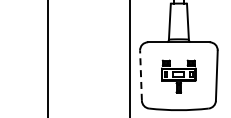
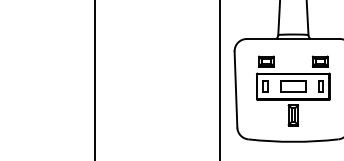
line: (140, 75) -> (235, 89), dashed -> solid
part: (178, 76) -> (292, 90), size x1.43

